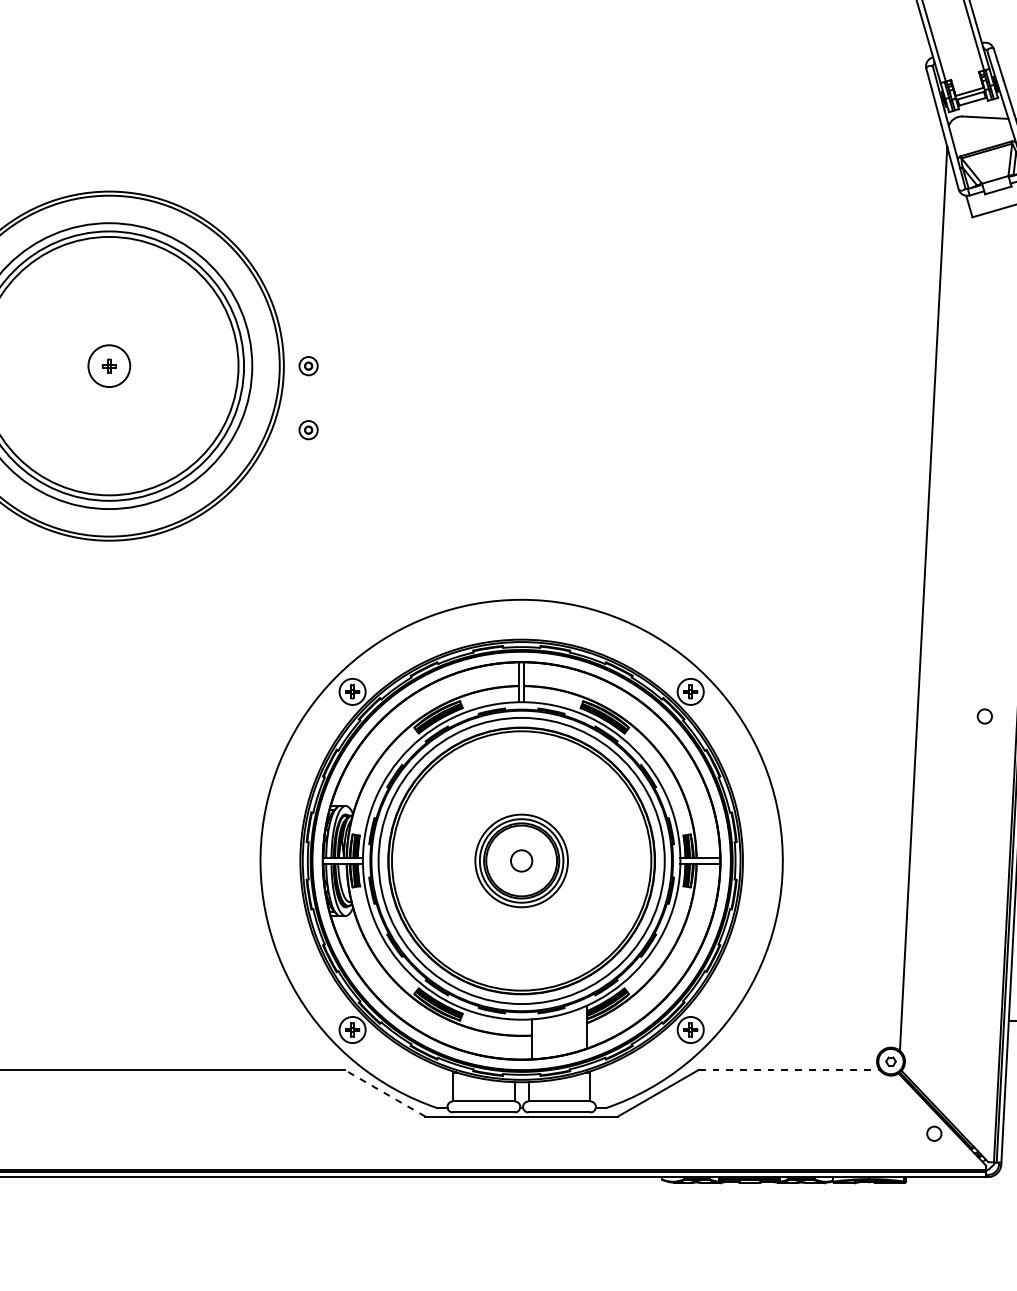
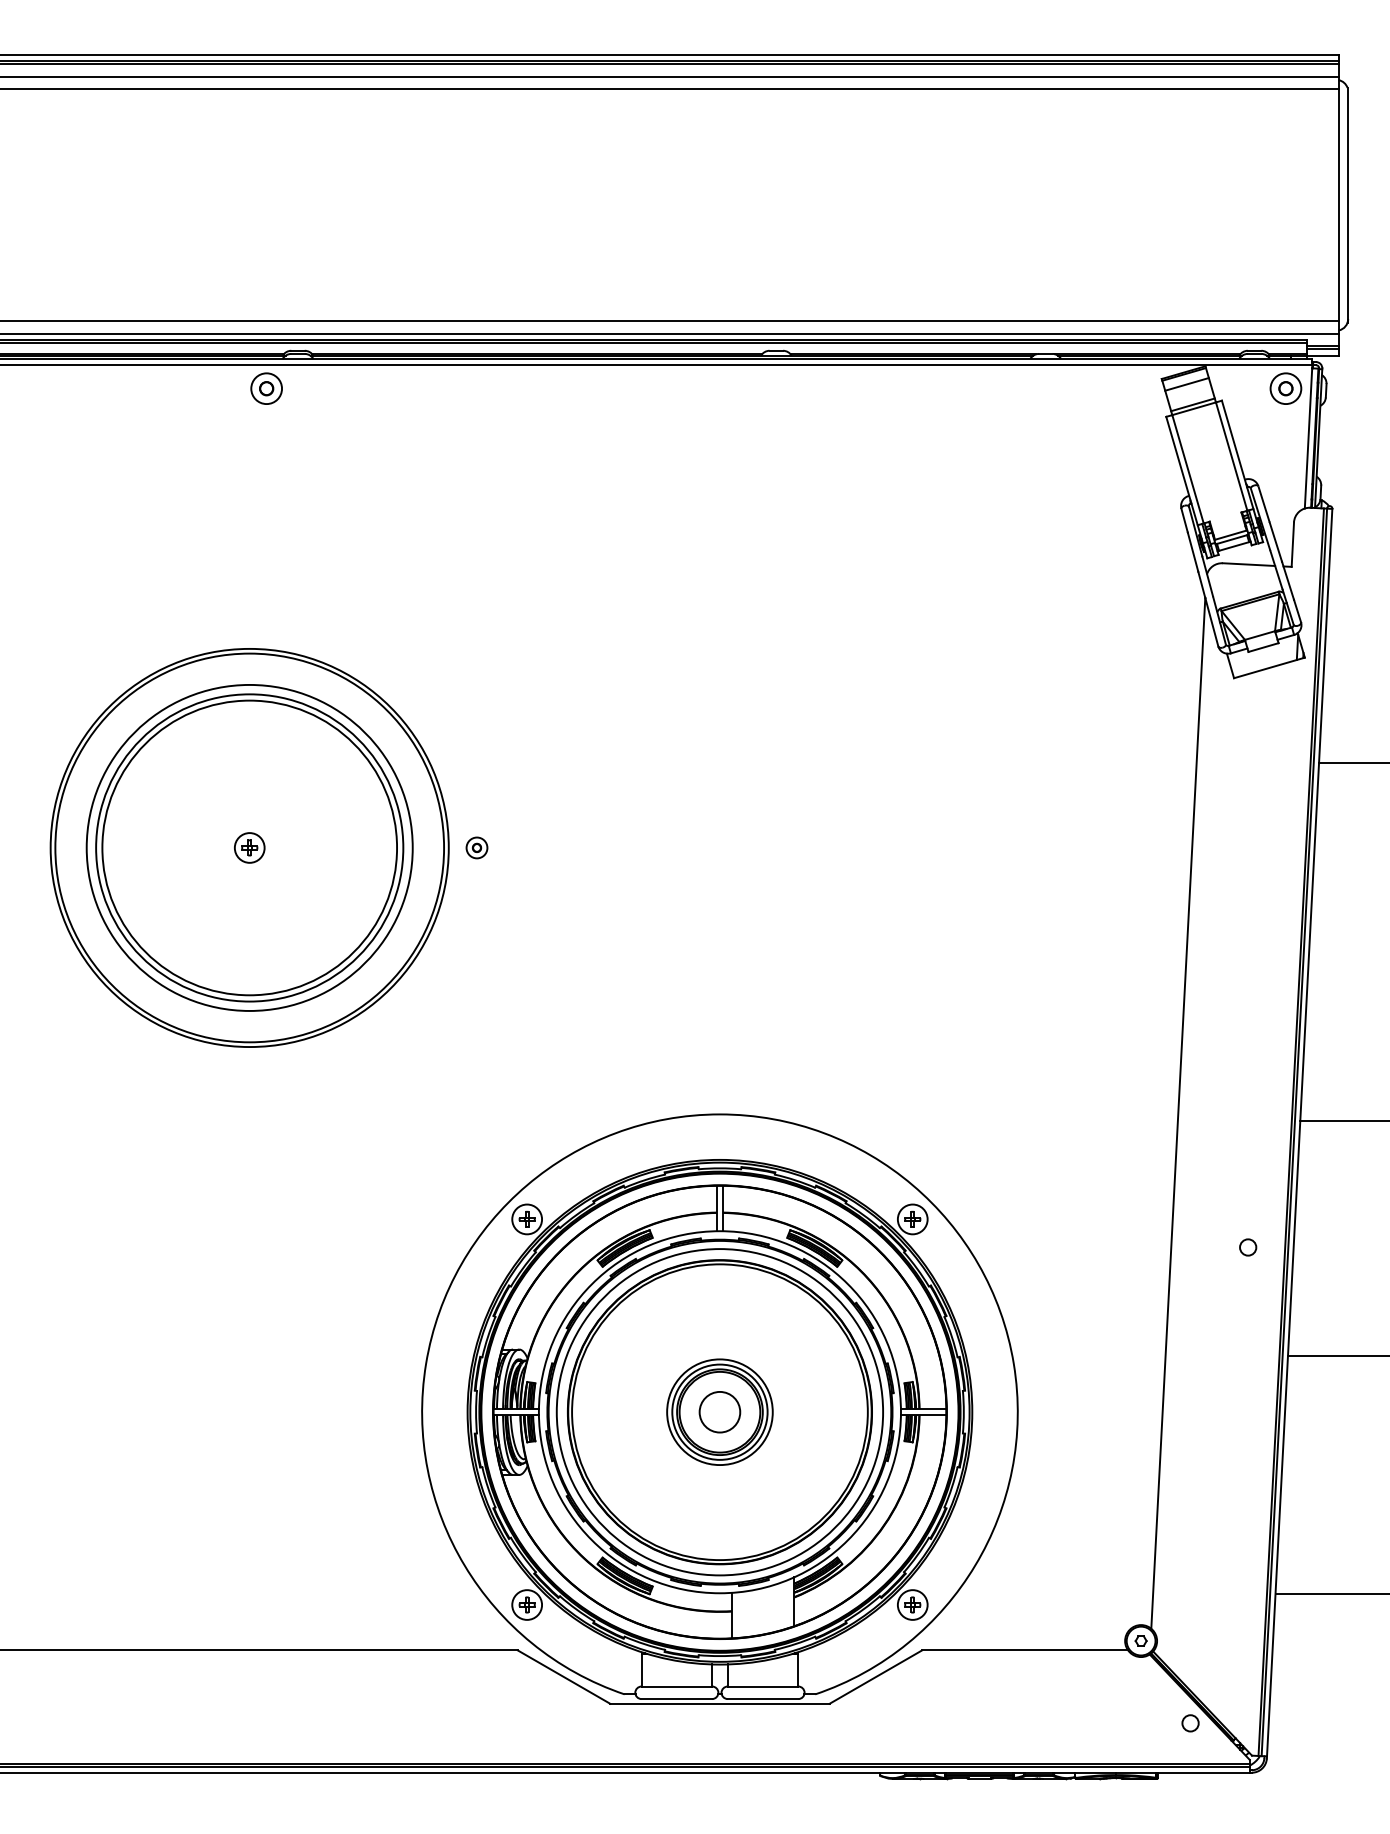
circle: (109, 365) -> (249, 847), size x0.62
part: (308, 429) -> (476, 920), removed
circle: (521, 860) -> (719, 1411), size x1.67
line: (789, 1069) -> (1025, 1650), dashed -> solid
line: (384, 1092) -> (563, 1676), dashed -> solid

